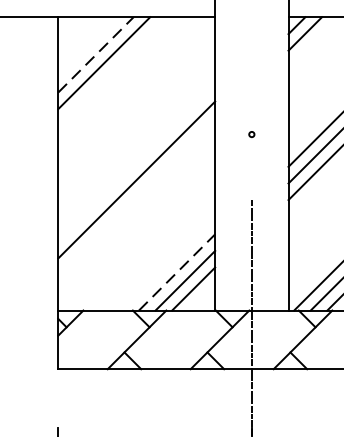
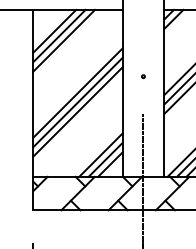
line: (97, 55) -> (55, 31), dashed -> solid
line: (113, 70) -> (64, 40), added
line: (135, 162) -> (77, 92), added
line: (135, 195) -> (77, 111), added
line: (176, 272) -> (100, 155), dashed -> solid

